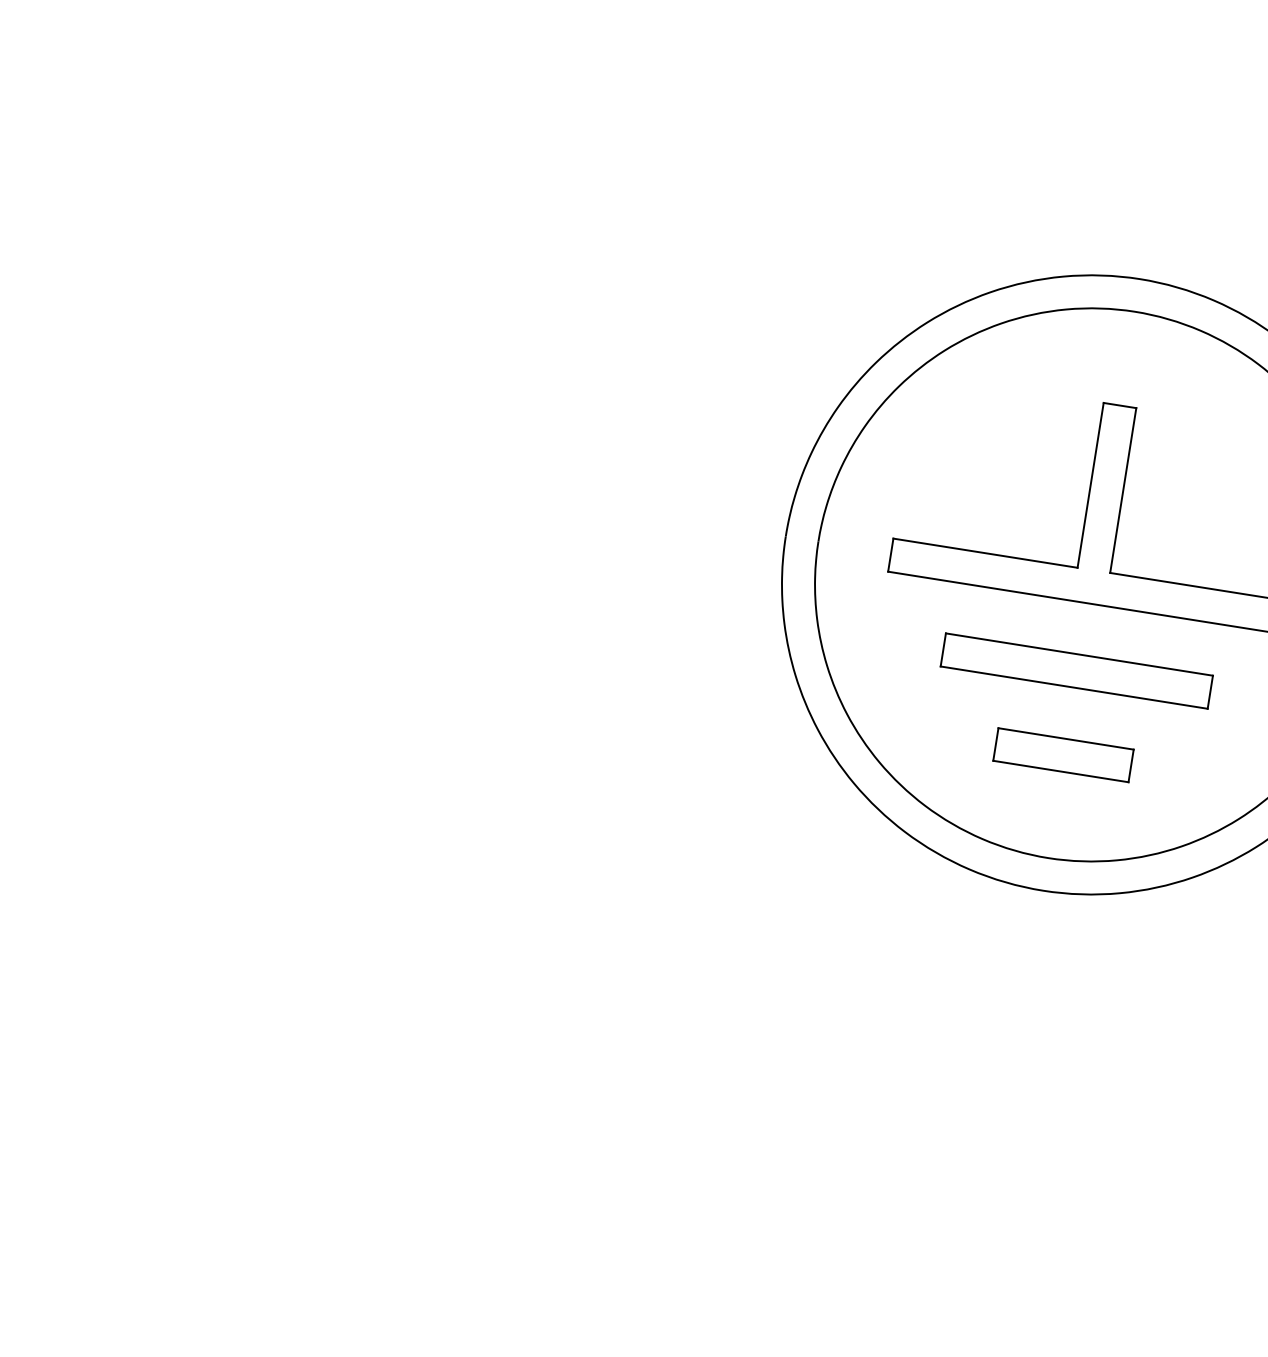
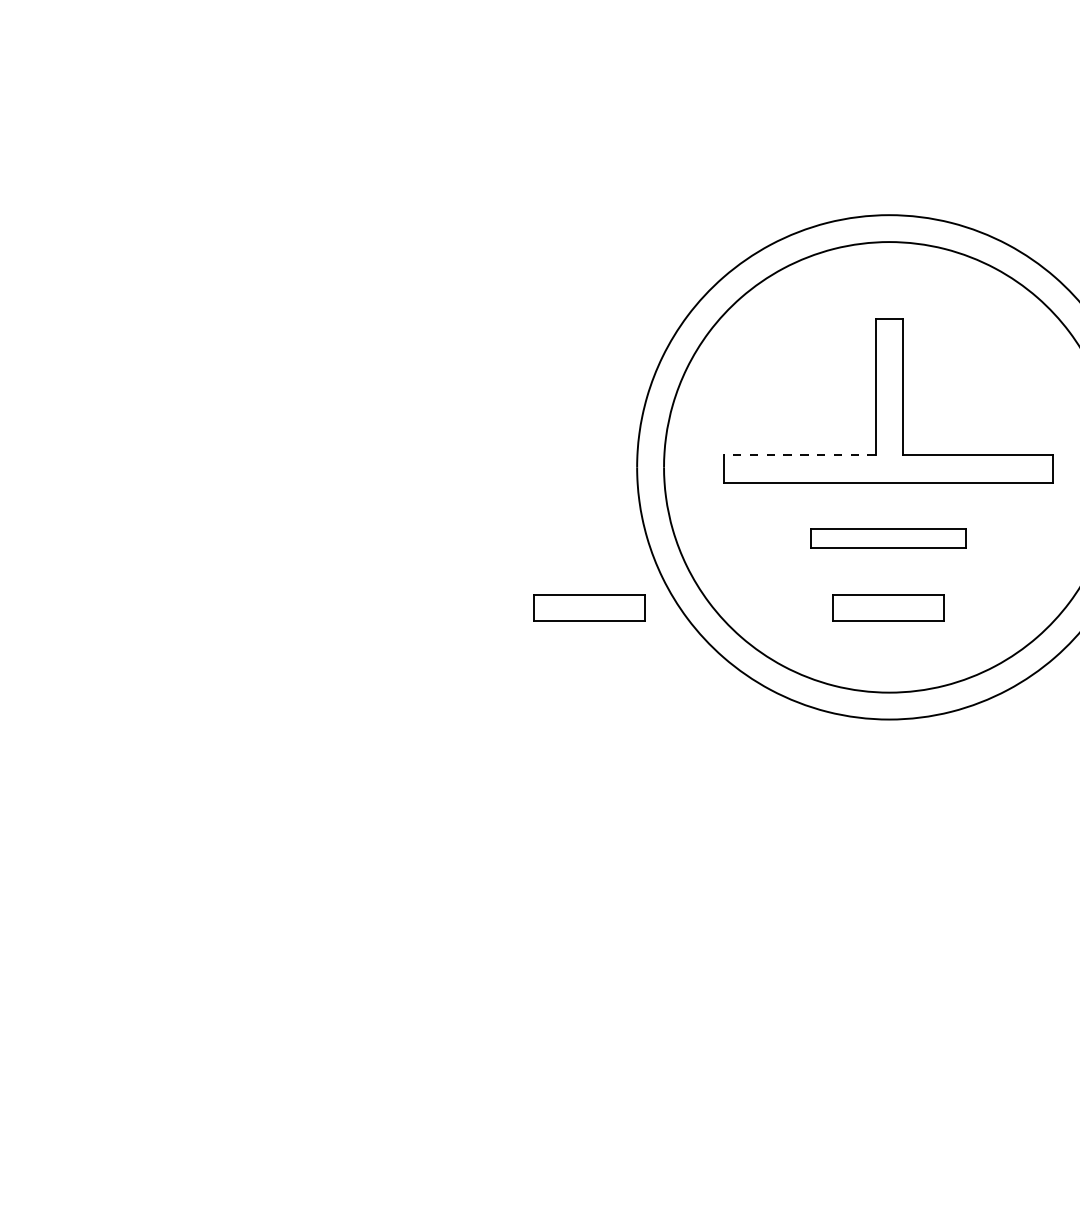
line: (984, 553) -> (799, 455), solid -> dashed
part: (1076, 671) -> (888, 538), size x0.7
part: (701, 697) -> (589, 607), added

